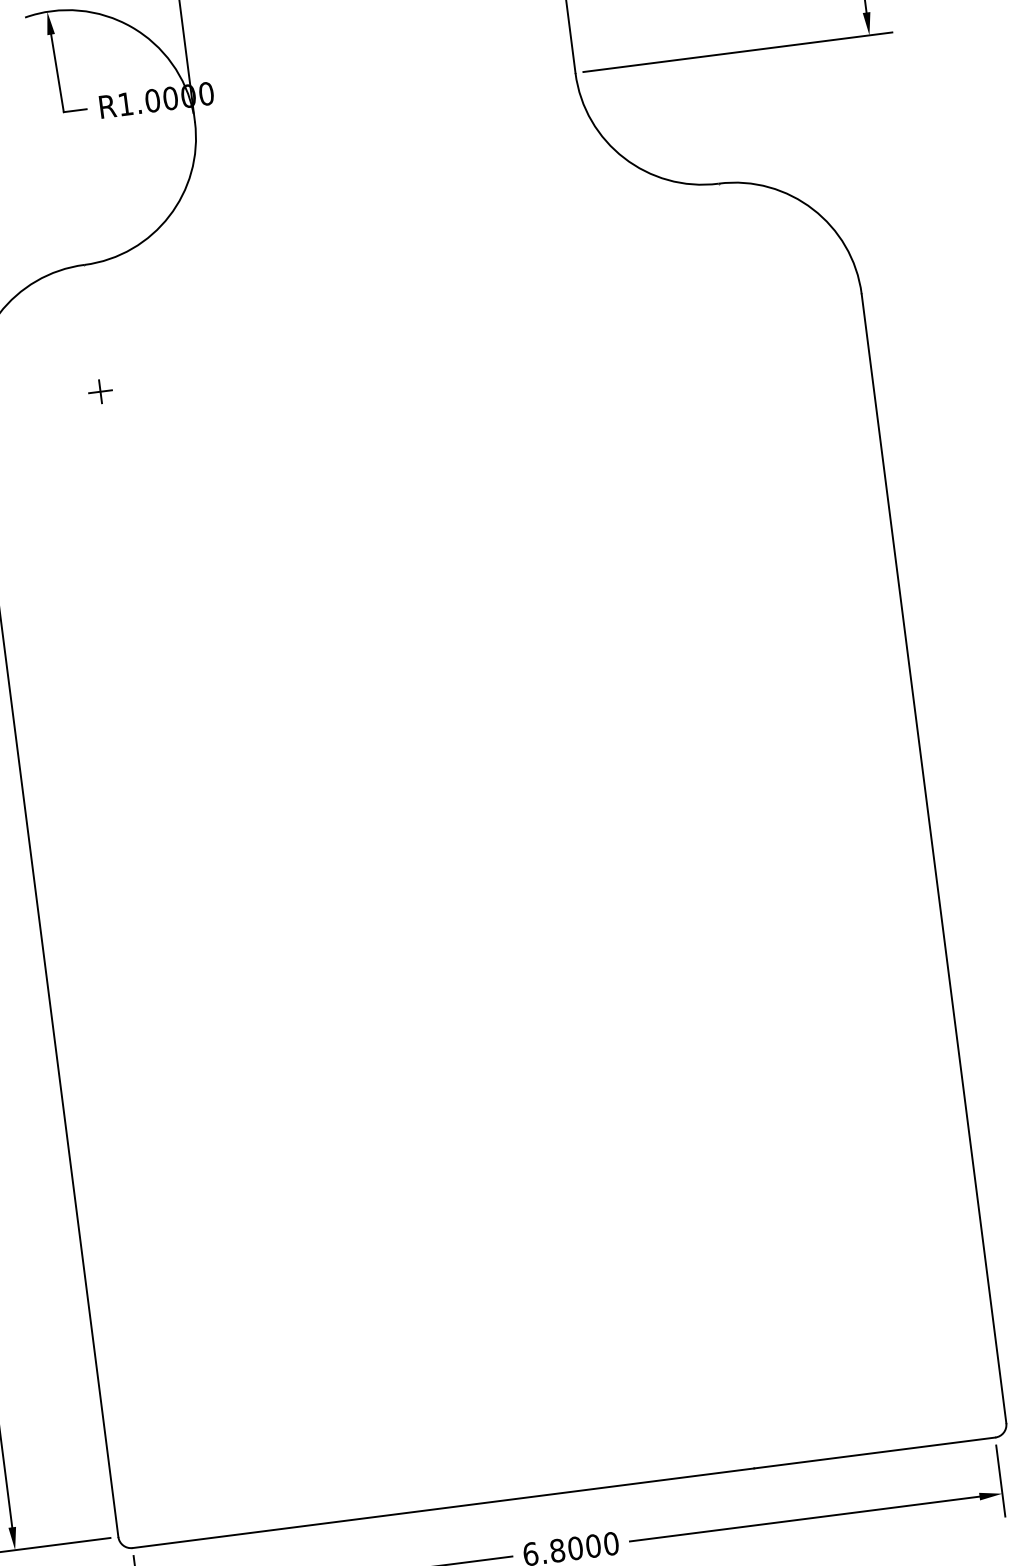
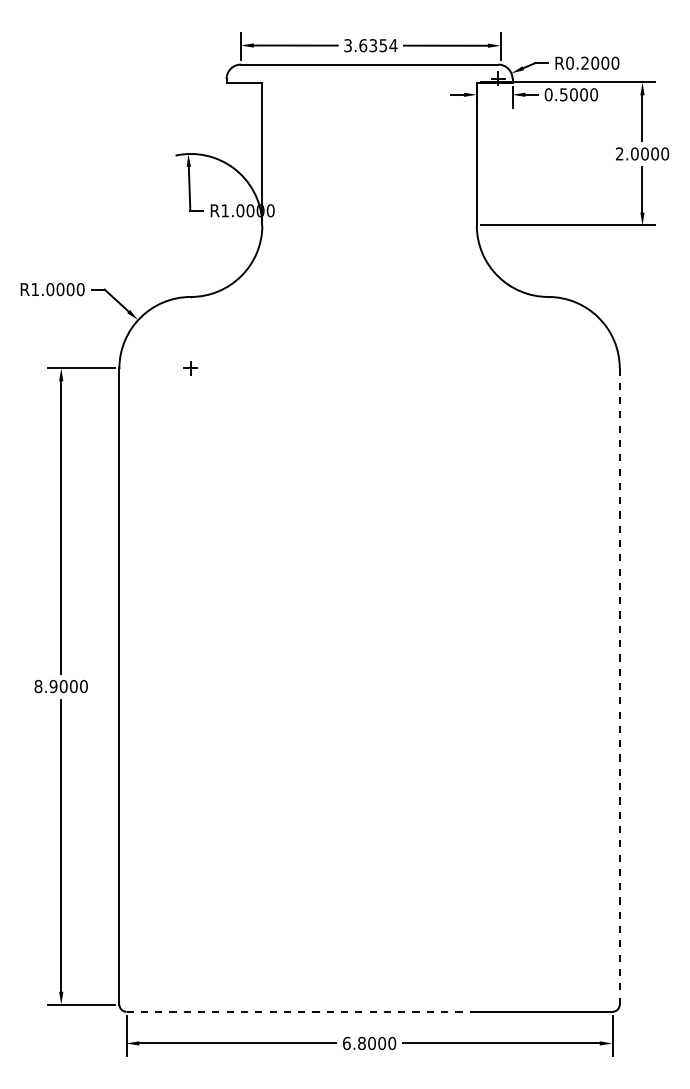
line: (933, 858) -> (619, 686), solid -> dashed
line: (444, 1507) -> (302, 1011), solid -> dashed

